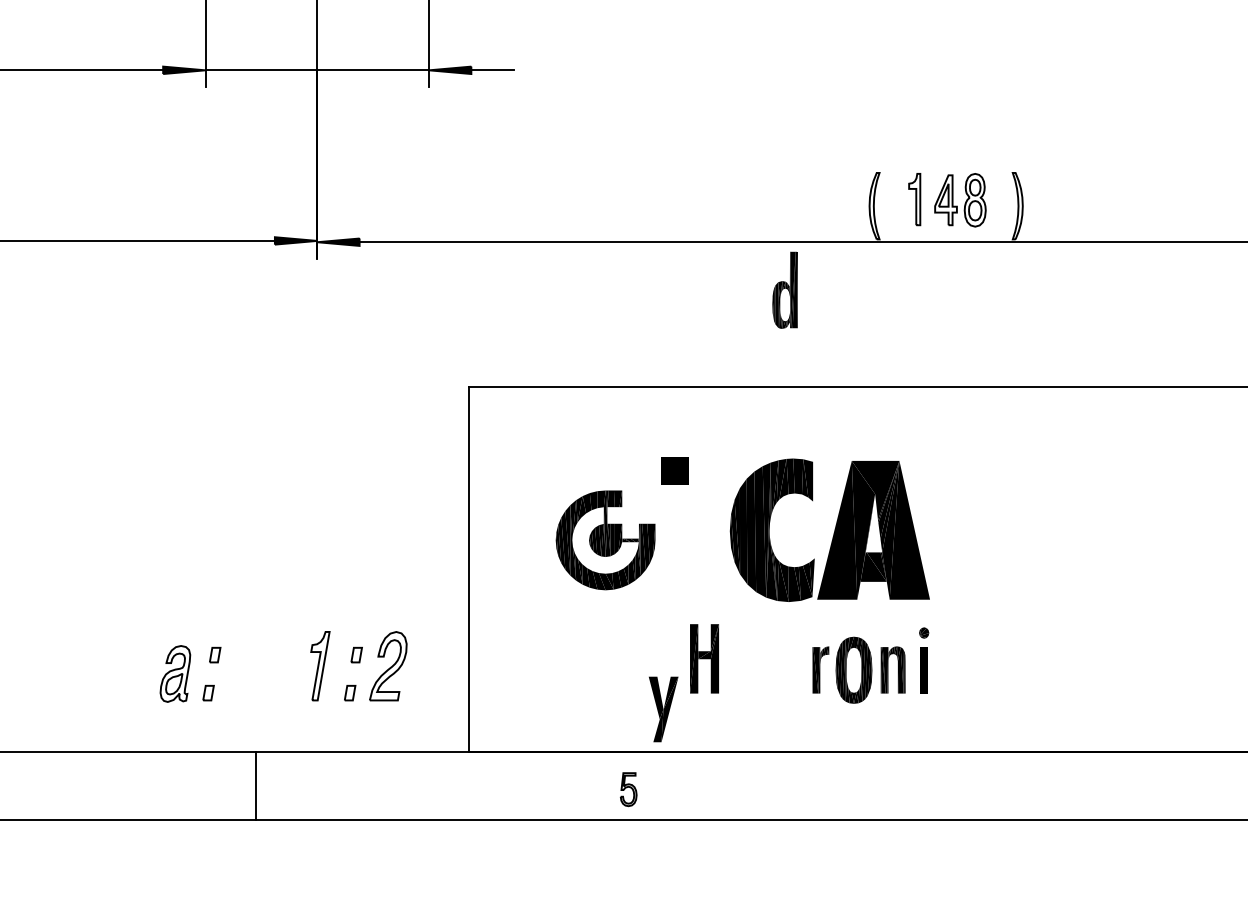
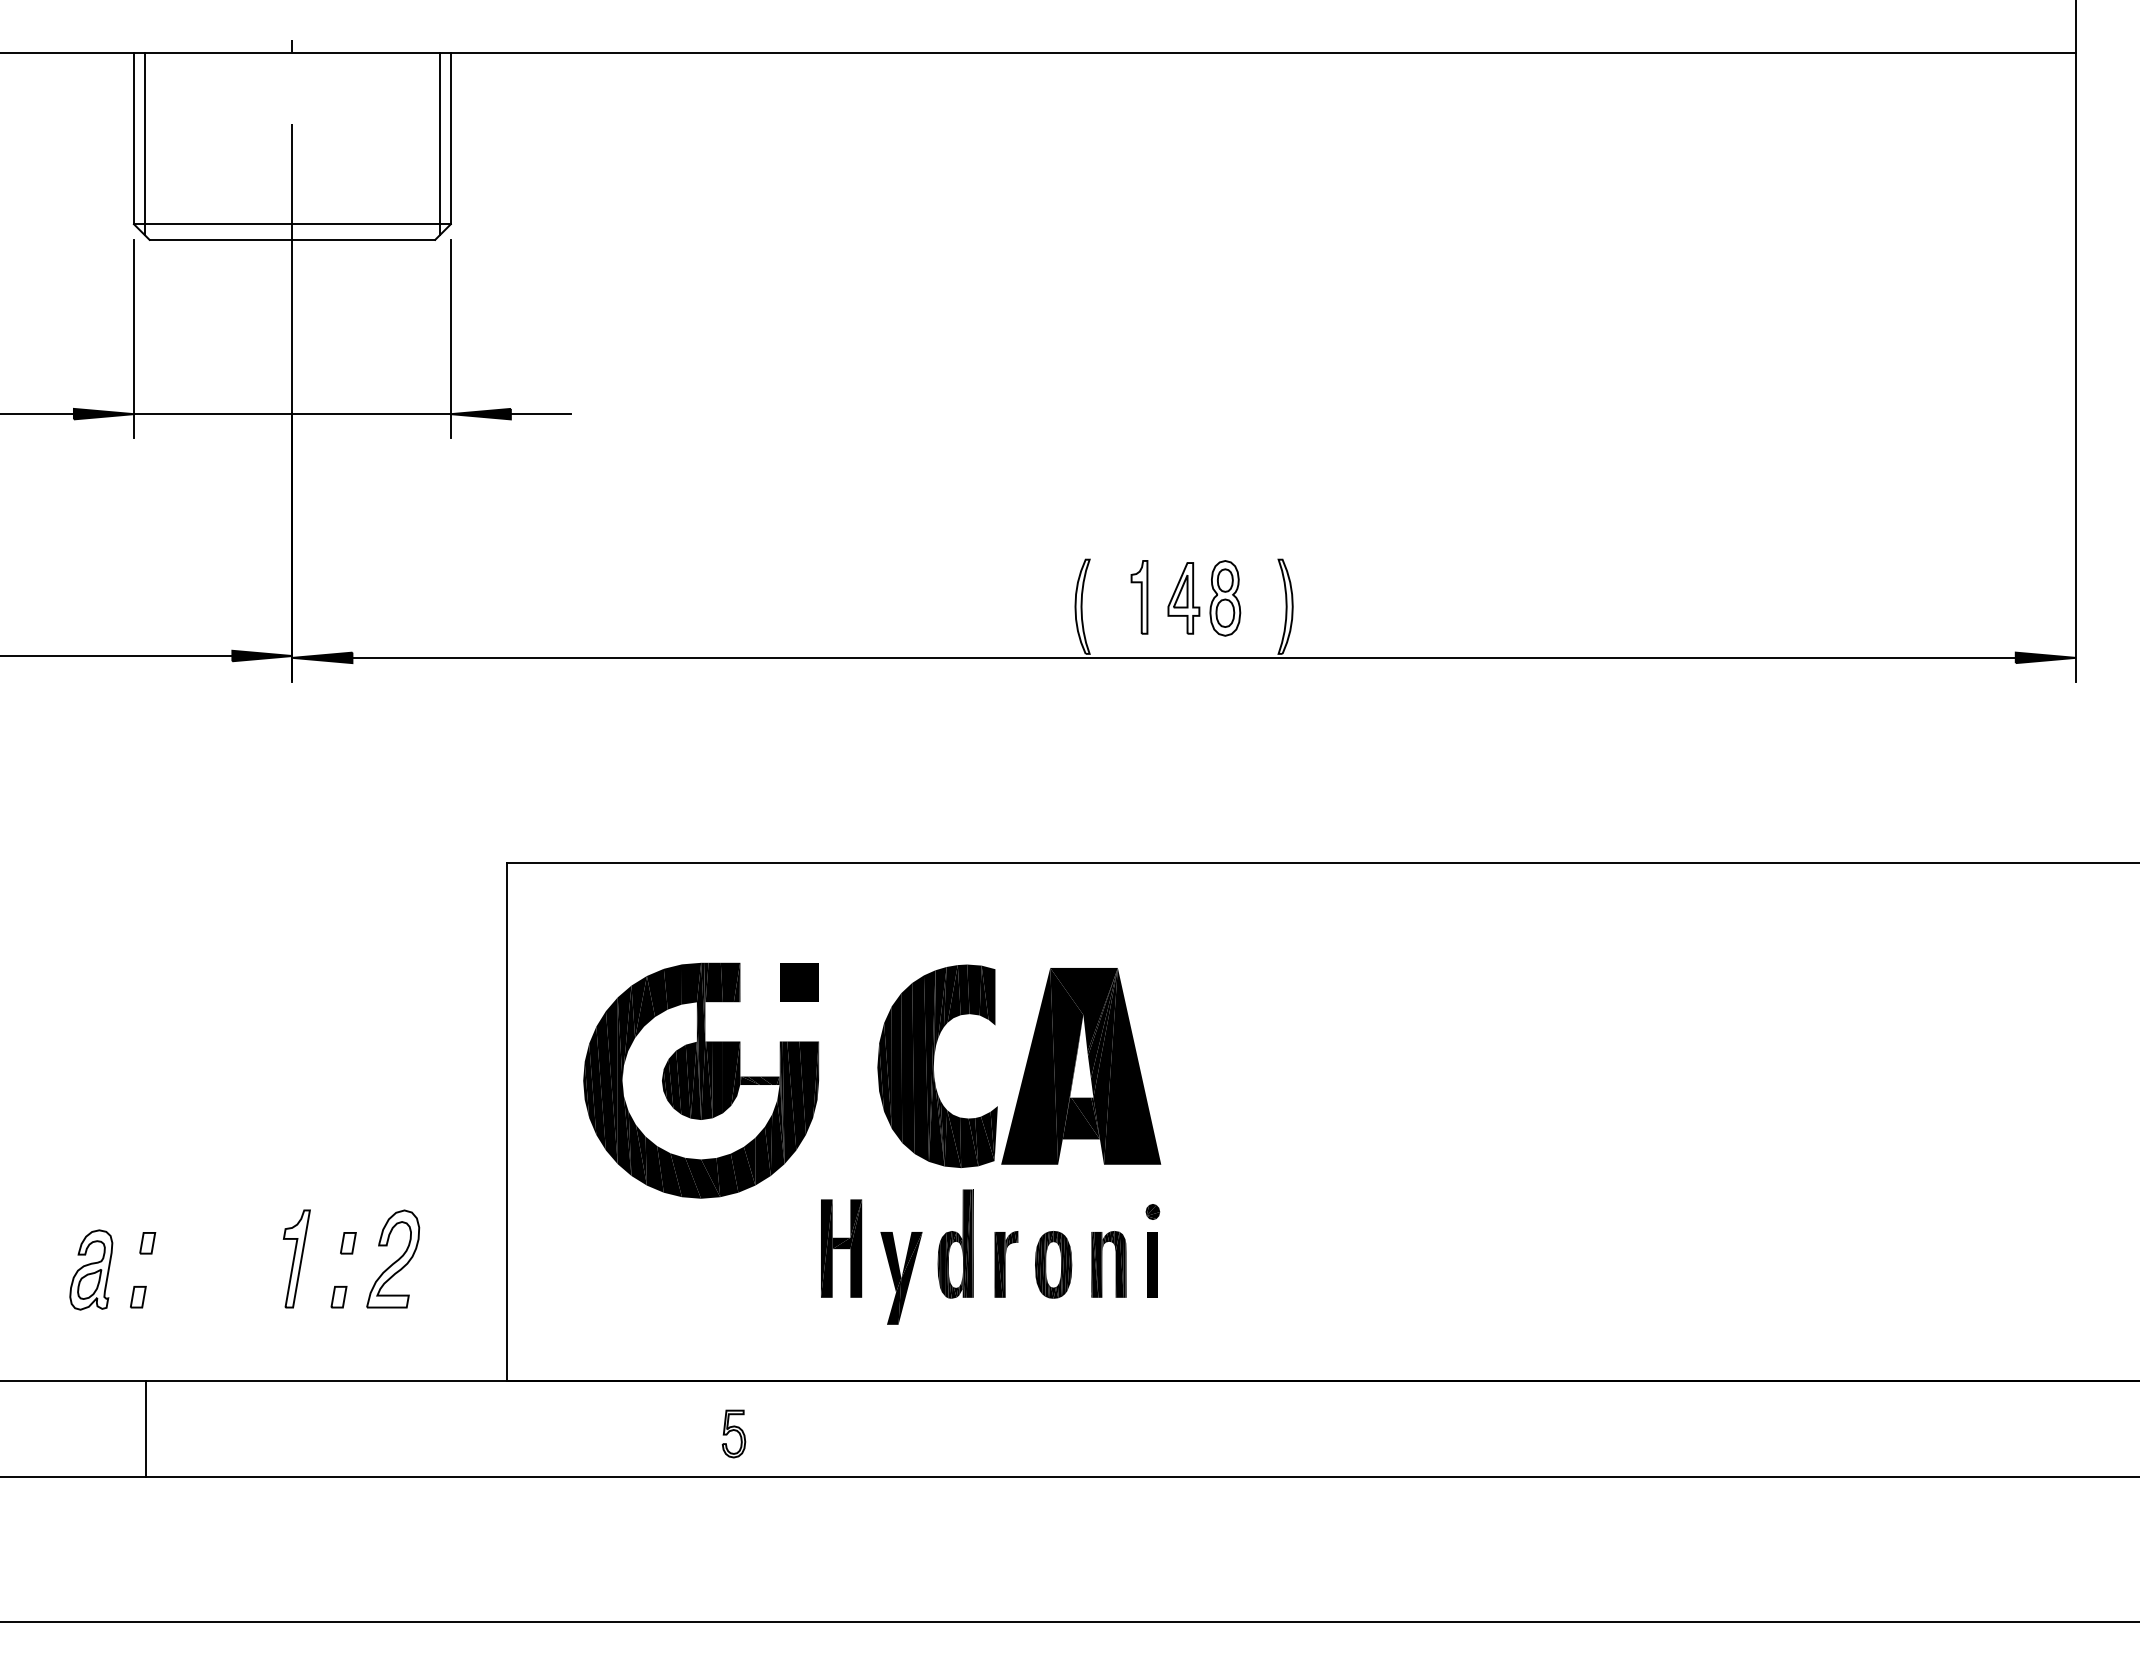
part: (784, 289) -> (955, 1243), moved
part: (605, 540) -> (701, 1080), size x1.67
part: (854, 670) -> (1053, 1264), size x0.71
part: (663, 709) -> (901, 1278), moved
line: (255, 785) -> (145, 1428), moved

